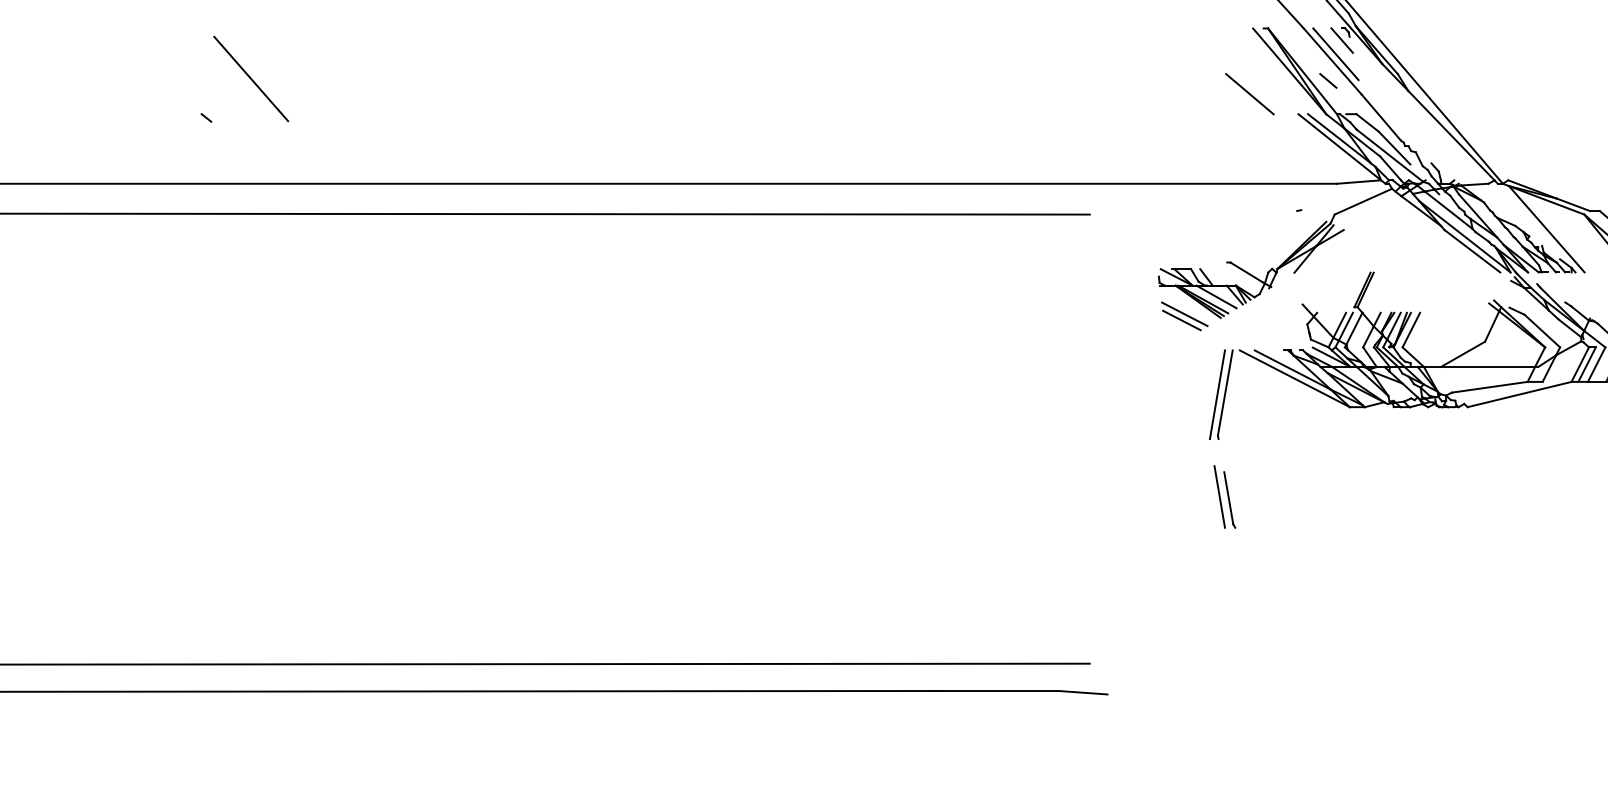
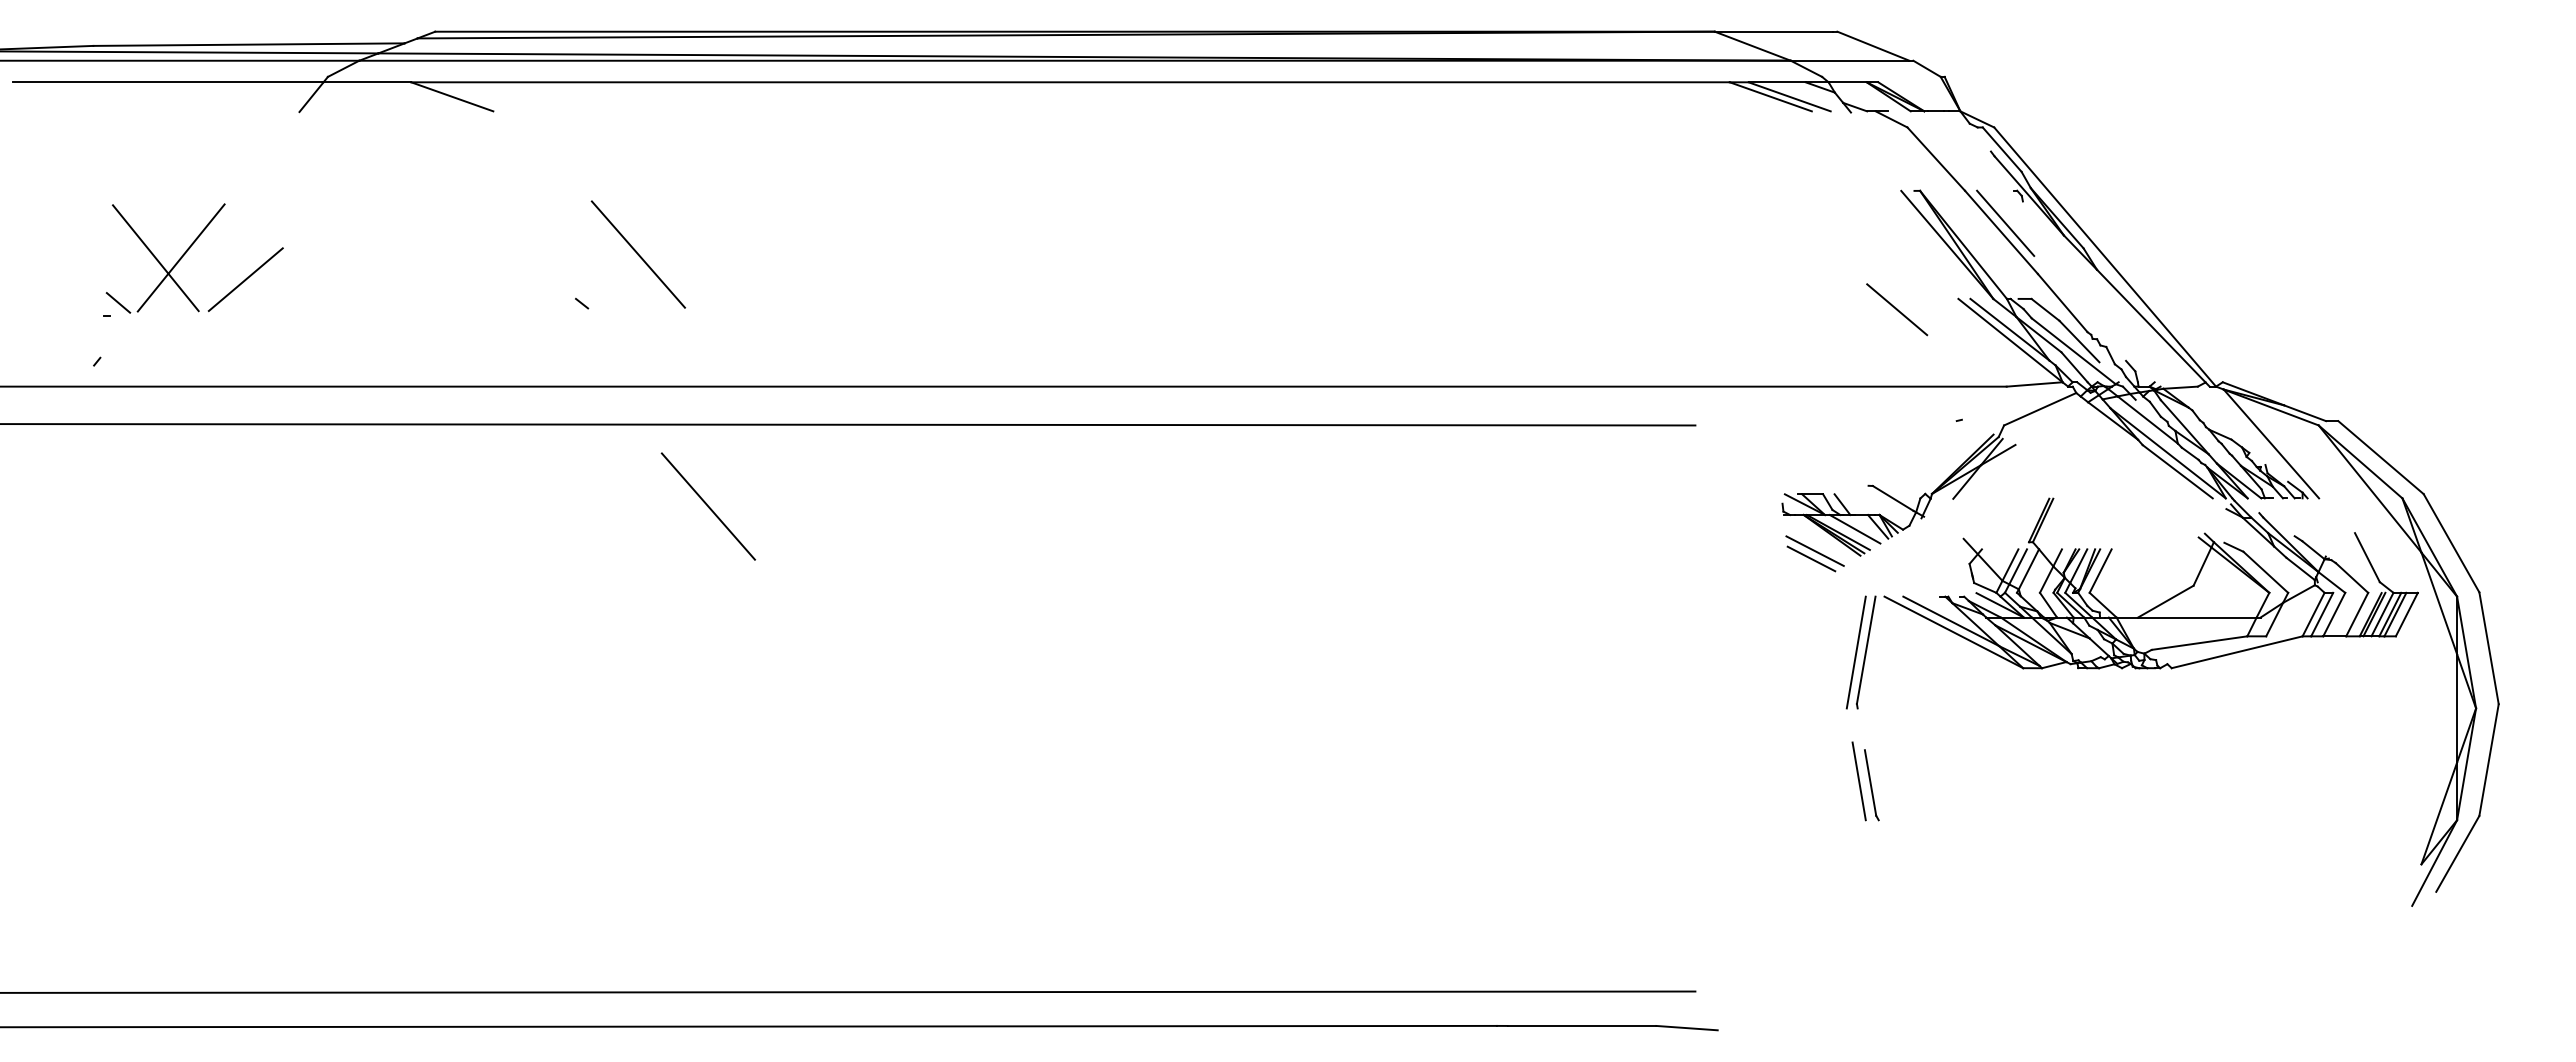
line: (1342, 40) -> (2013, 205), removed
line: (1327, 80) -> (1995, 256), removed
line: (1250, 94) -> (1897, 309), moved
line: (305, 278) -> (707, 506), added

